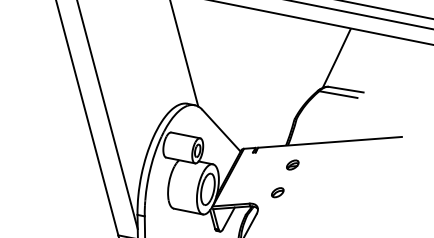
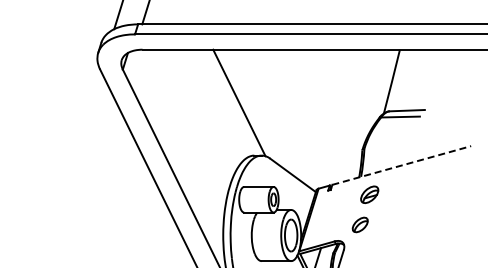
line: (330, 142) -> (402, 165), solid -> dashed
part: (292, 165) -> (369, 195), size x1.6
part: (277, 193) -> (360, 225), size x1.4

